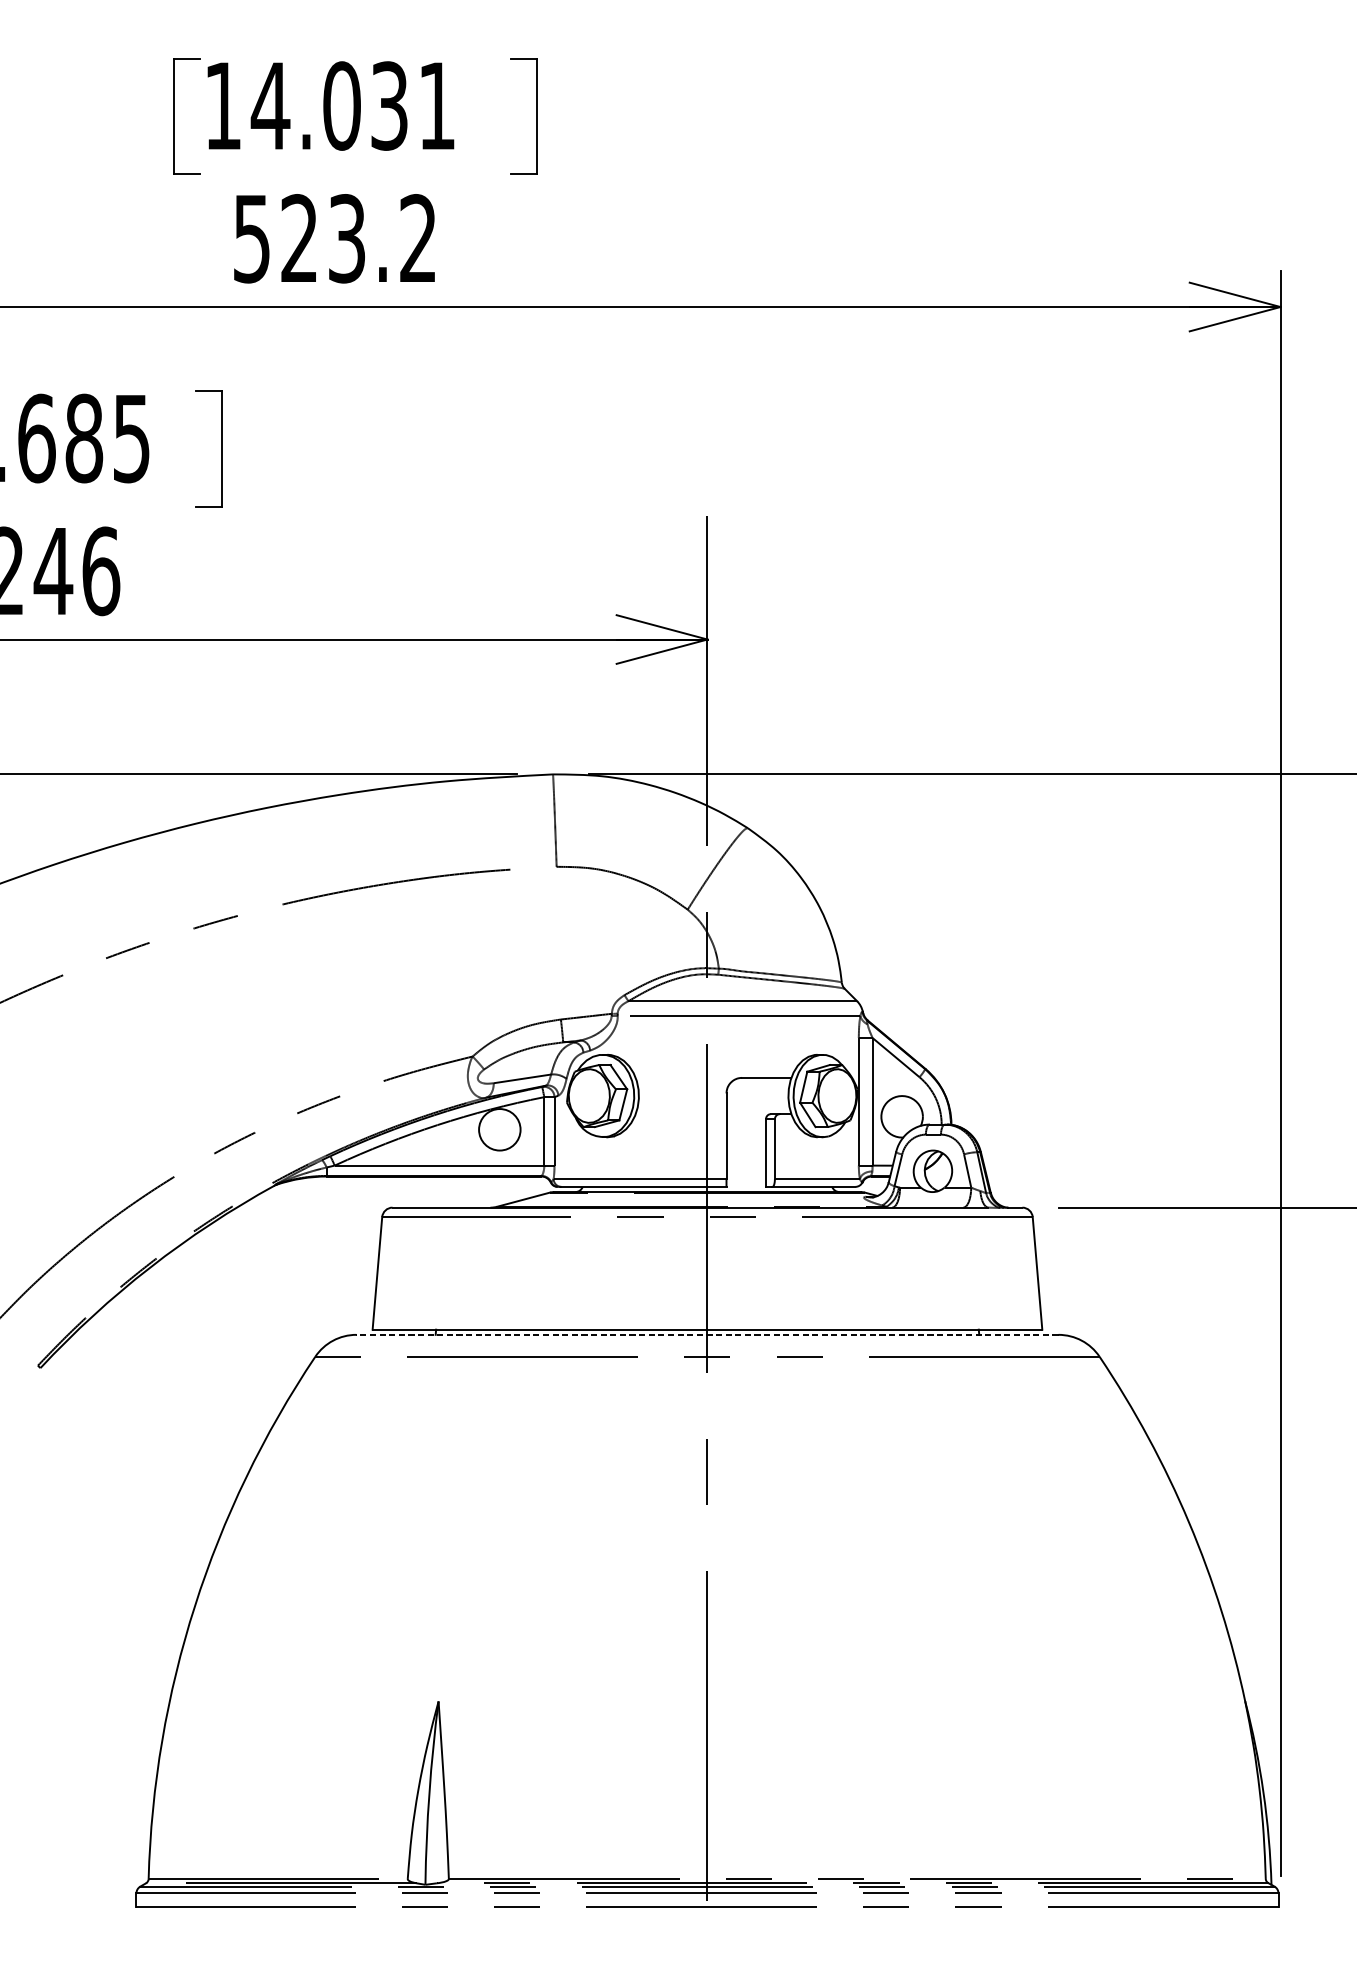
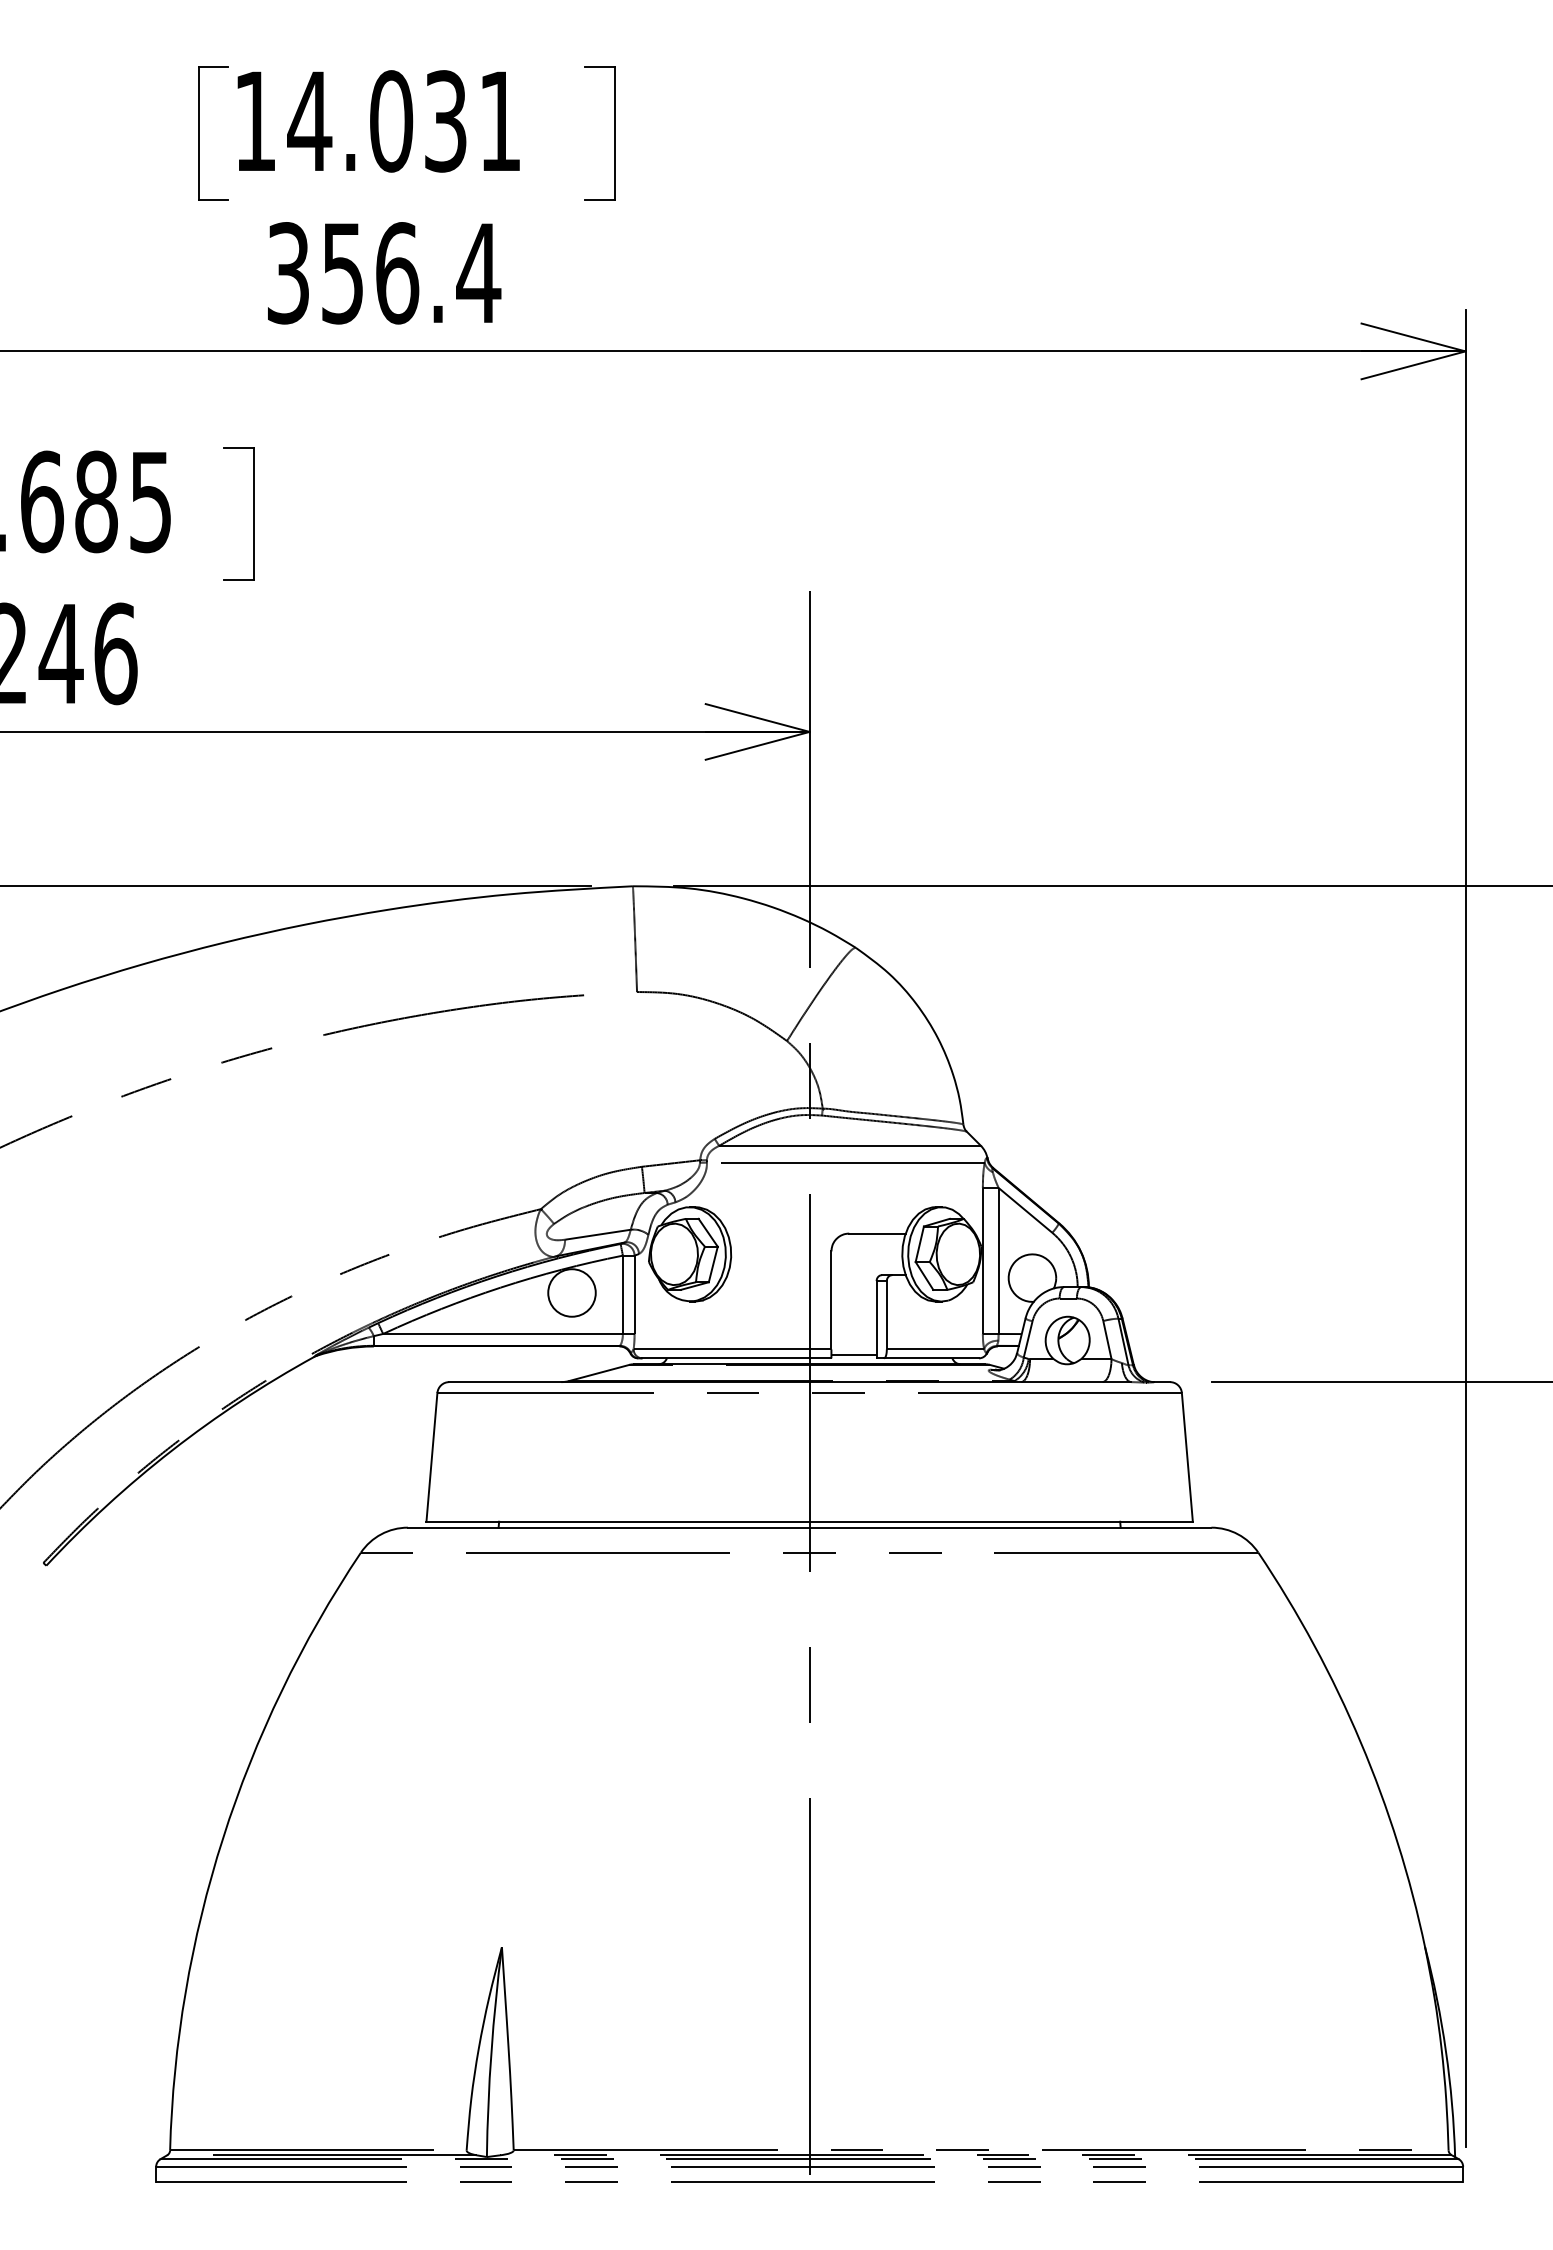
text: (335, 238) -> (384, 273), 523.2 -> 356.4
line: (745, 1184) -> (853, 1355), added
line: (707, 1334) -> (809, 1527), dashed -> solid

